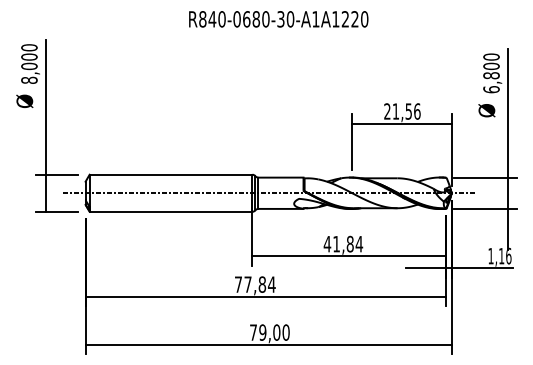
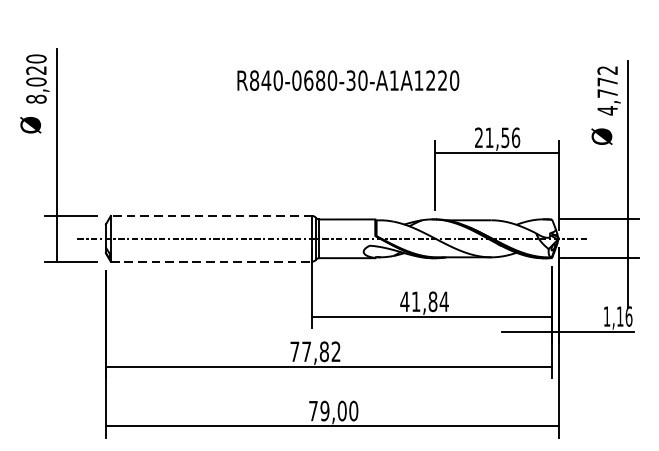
text: (278, 19) -> (348, 80), moved
text: (29, 56) -> (36, 69), 8,000 -> 8,020
text: (491, 73) -> (607, 90), 6,800 -> 4,772
line: (170, 174) -> (210, 215), solid -> dashed
line: (171, 211) -> (212, 261), solid -> dashed
text: (271, 284) -> (335, 351), 77,84 -> 77,82

